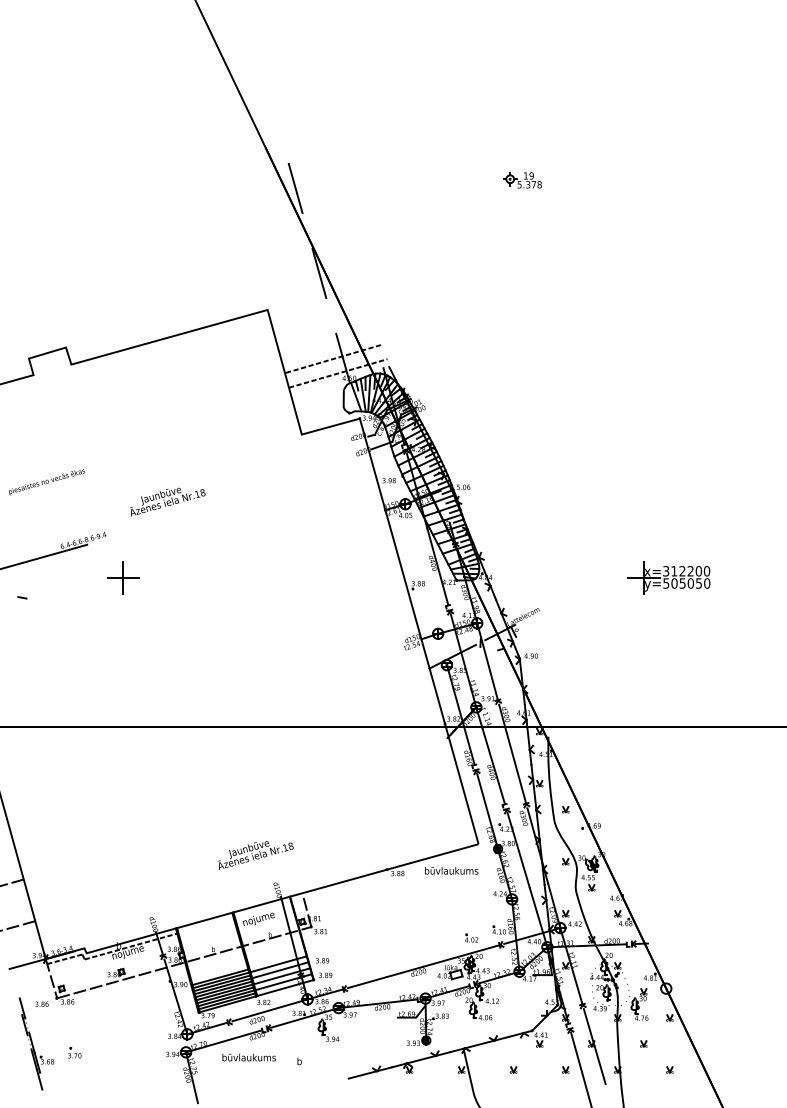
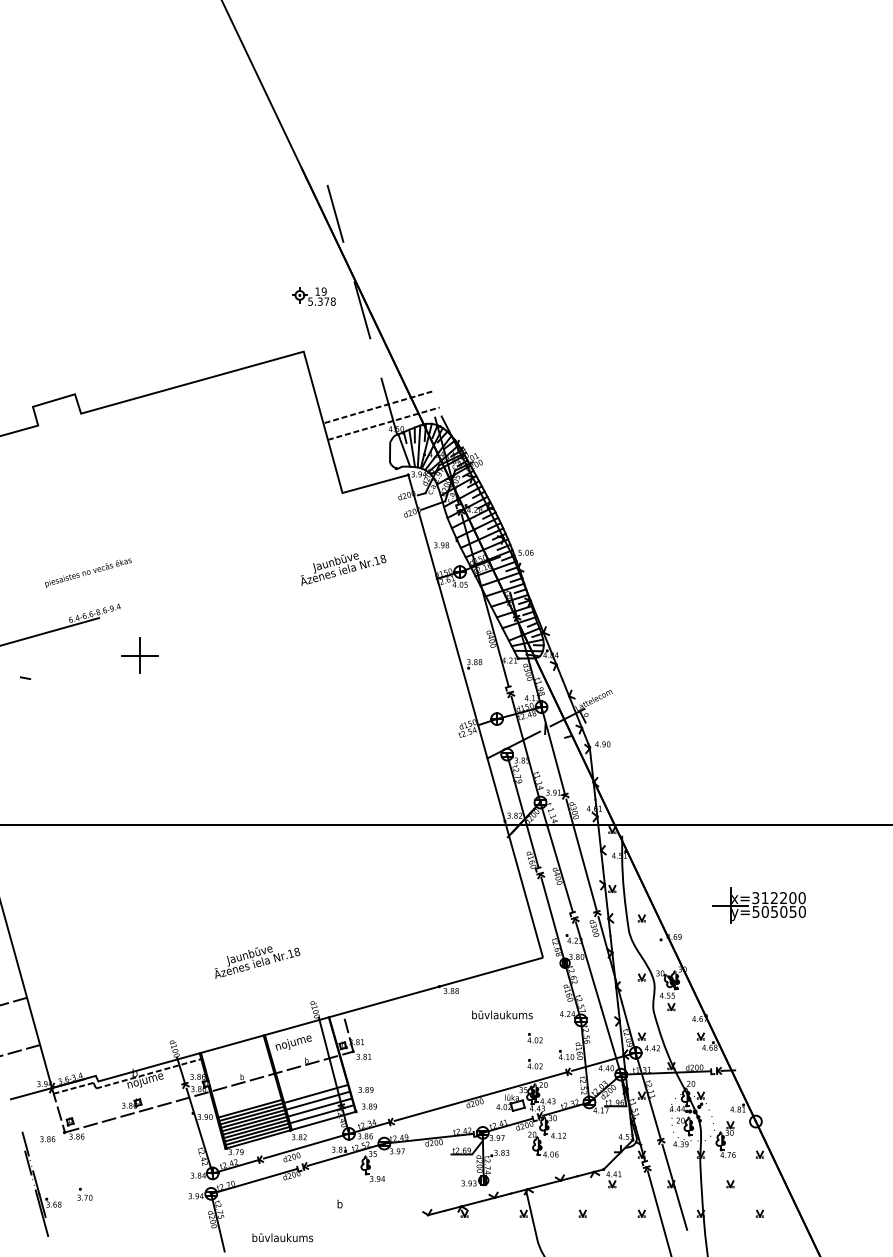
part: (522, 180) -> (313, 296), moved
text: (47, 482) -> (88, 573), moved
text: (167, 501) -> (343, 569), moved
part: (668, 577) -> (758, 905), moved
text: (255, 855) -> (257, 962), moved
text: (451, 870) -> (502, 1014), moved
part: (471, 915) -> (534, 1038), added
text: (248, 1057) -> (282, 1237), moved
line: (362, 1074) -> (411, 1219), removed

